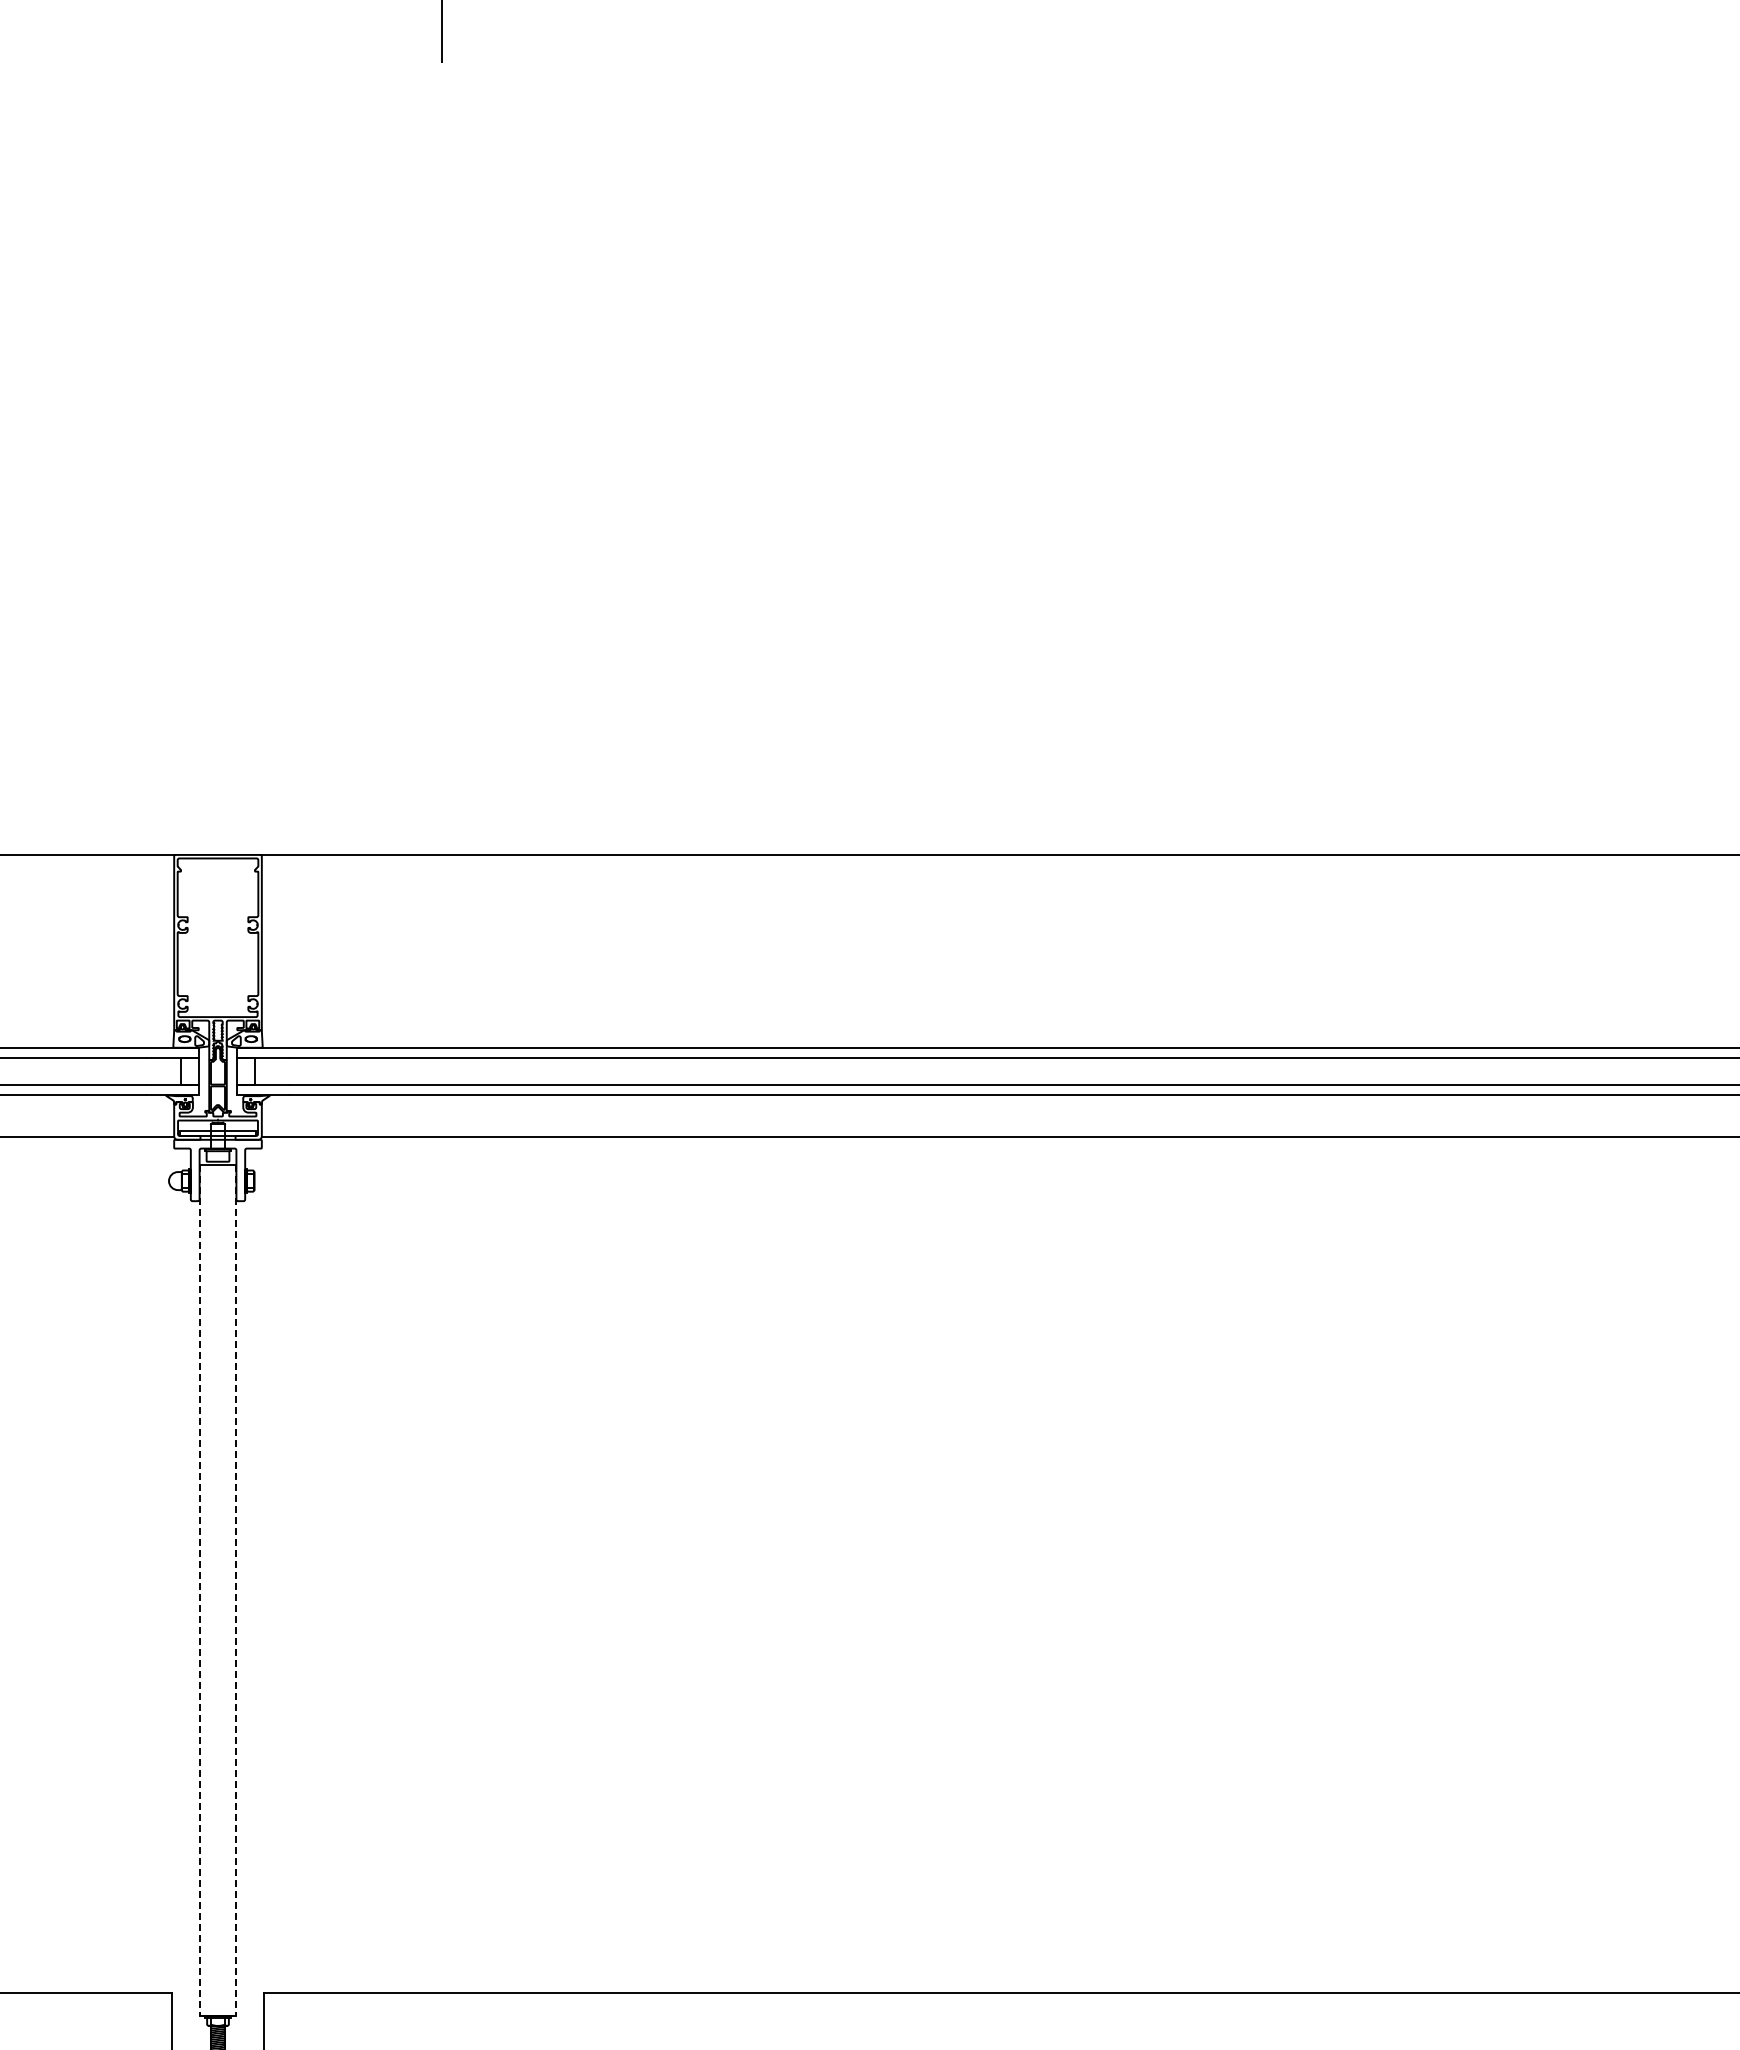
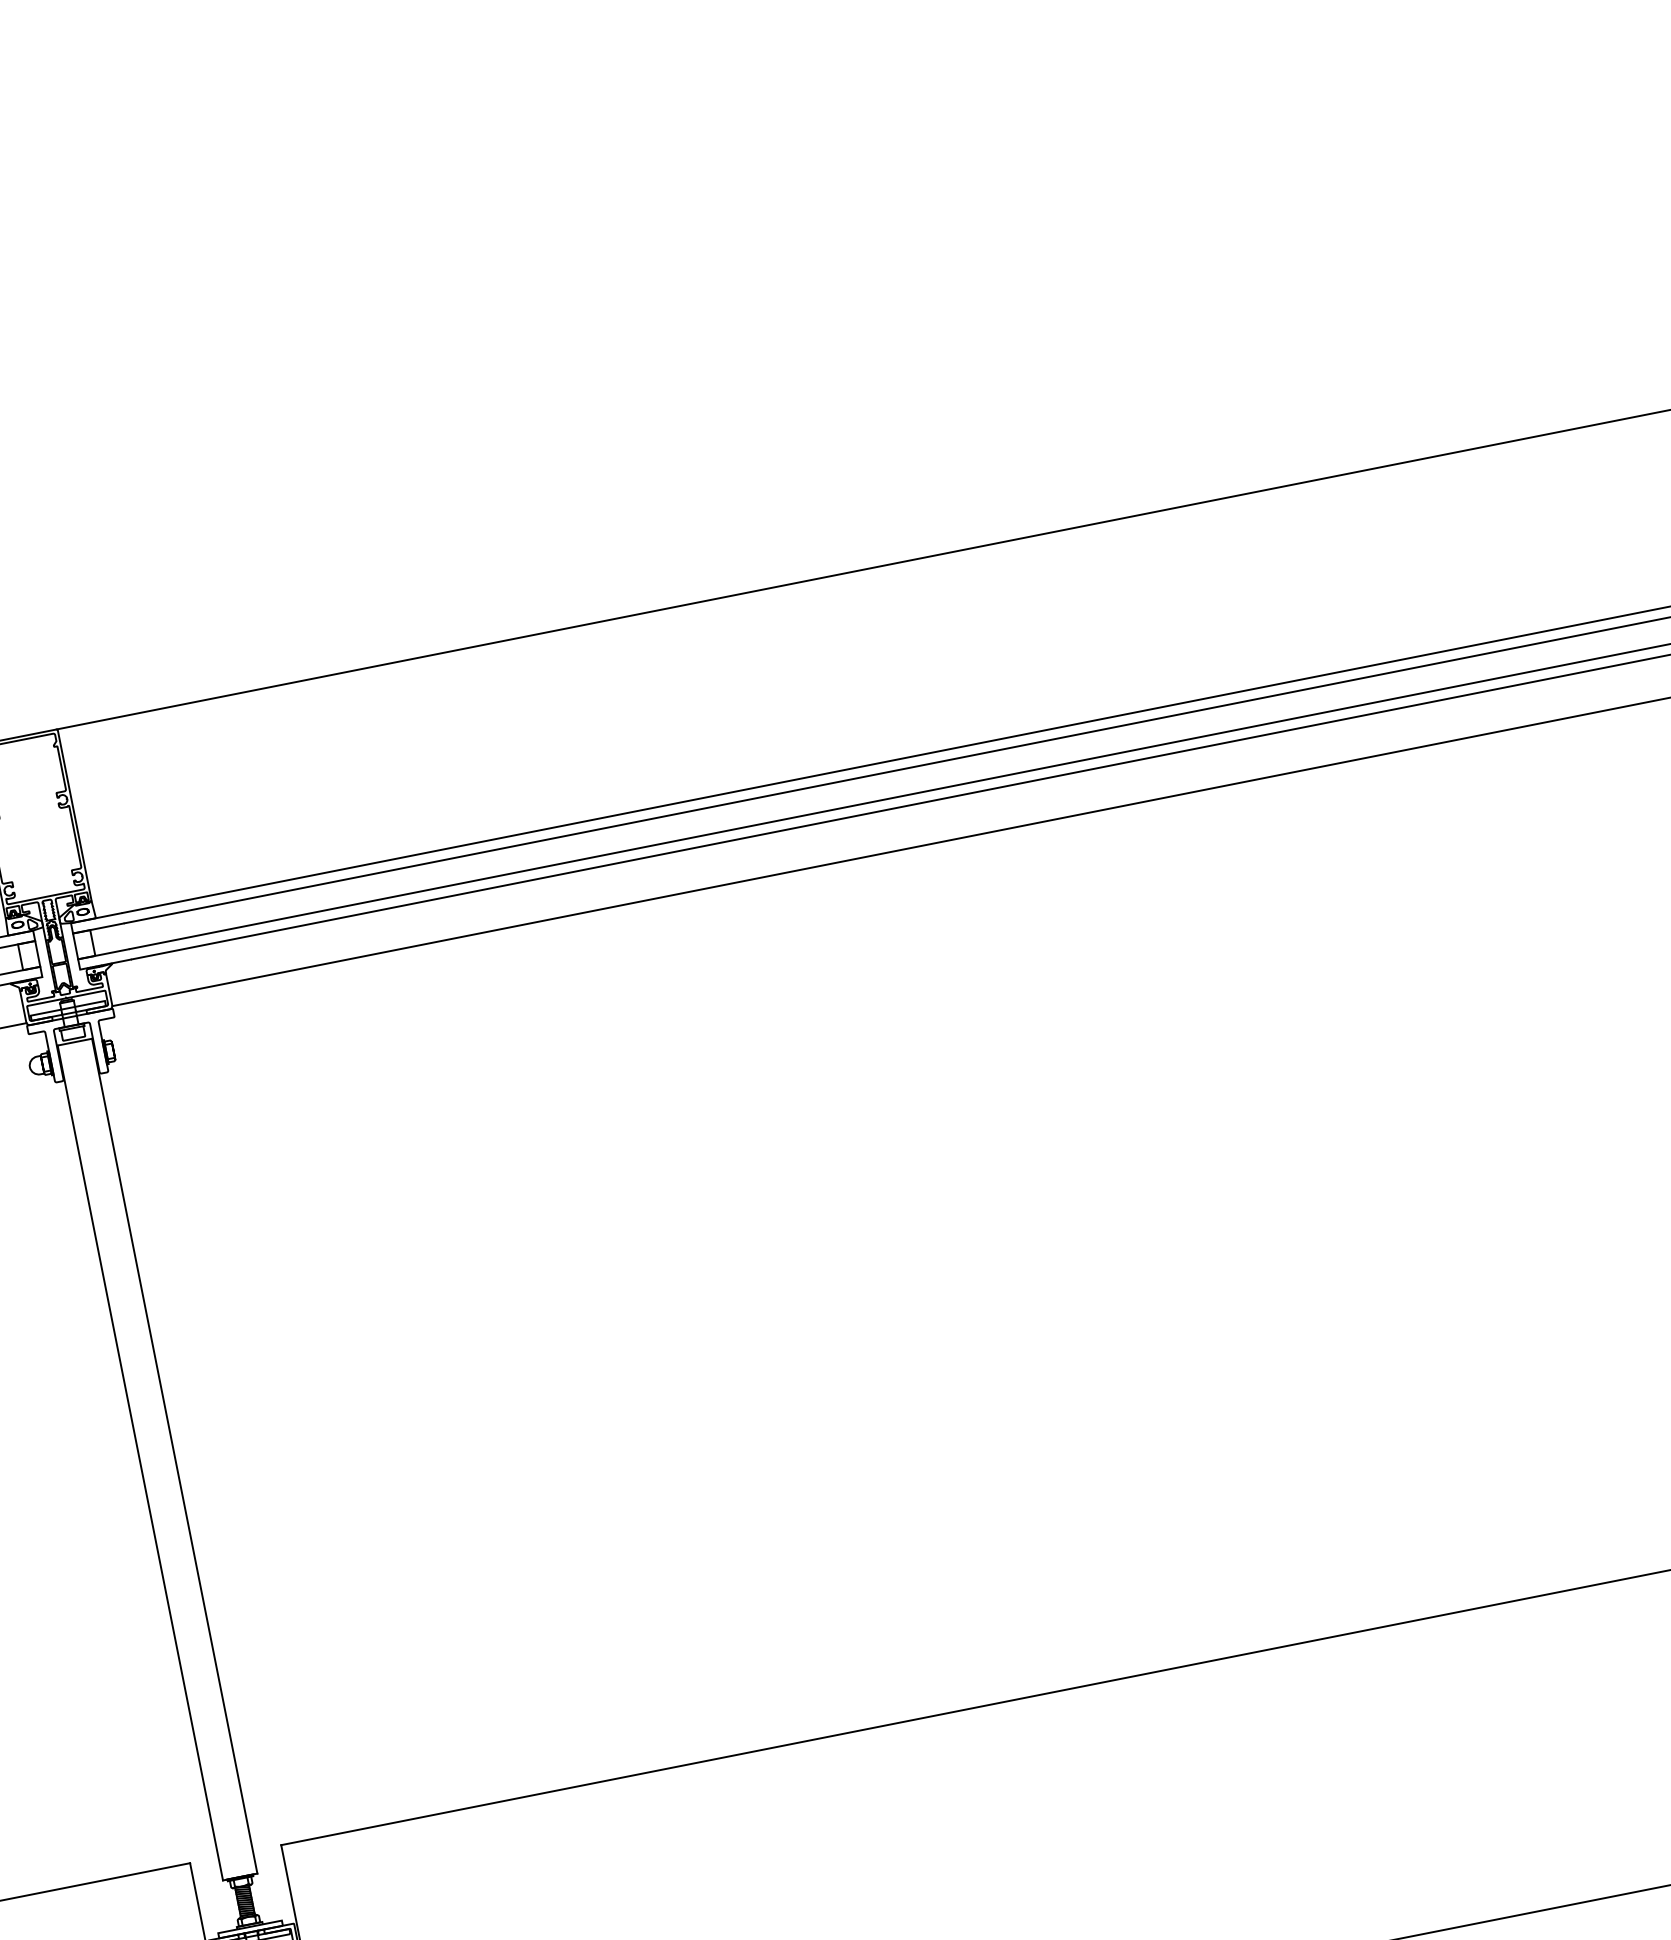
line: (200, 1590) -> (140, 1462), dashed -> solid
line: (235, 1590) -> (174, 1455), dashed -> solid

